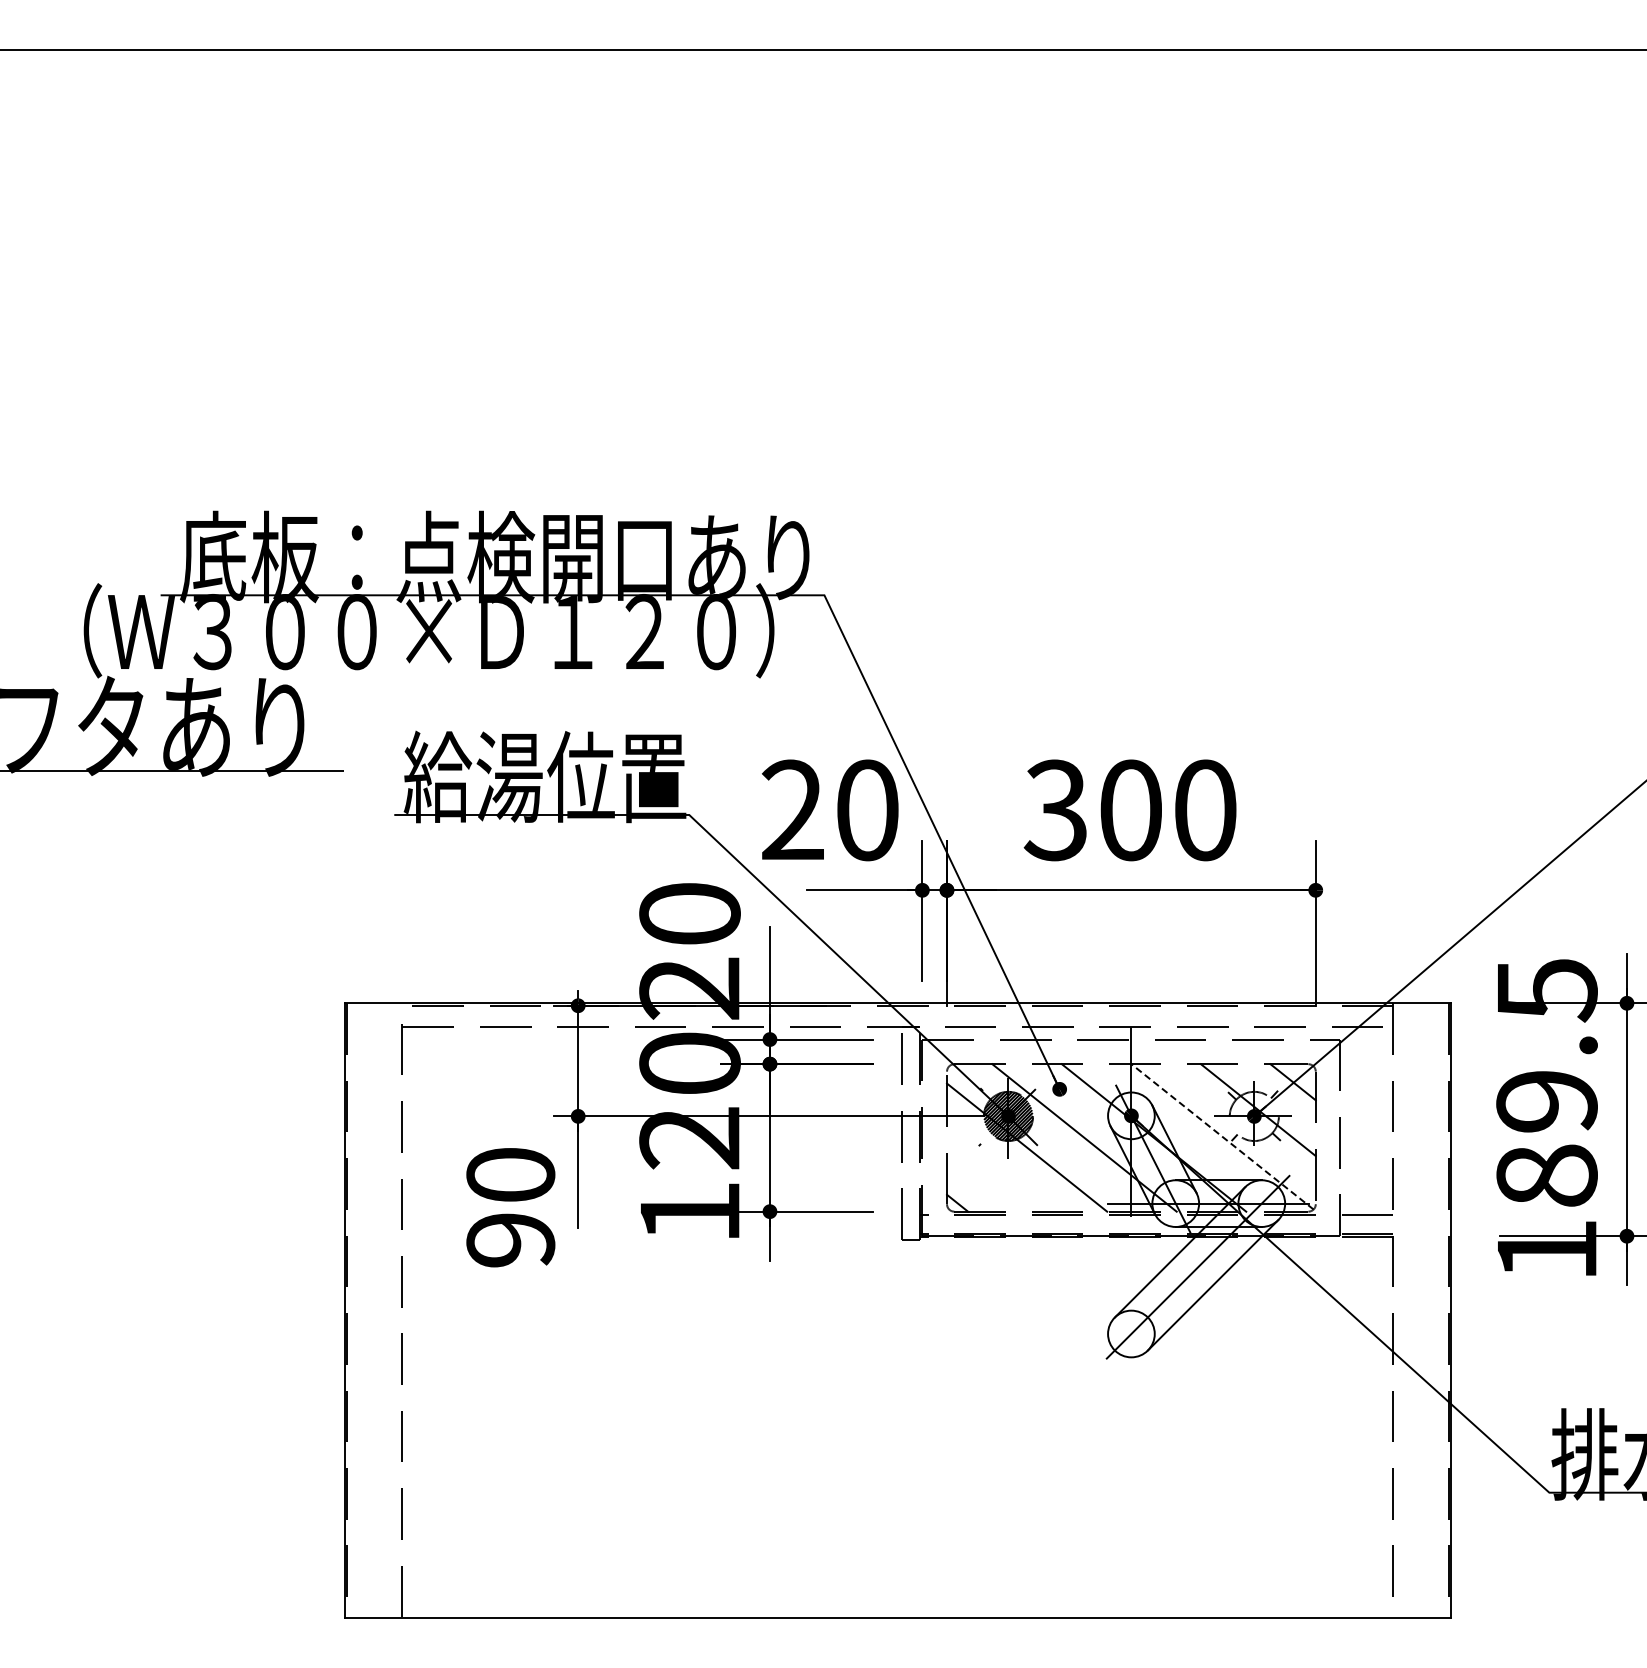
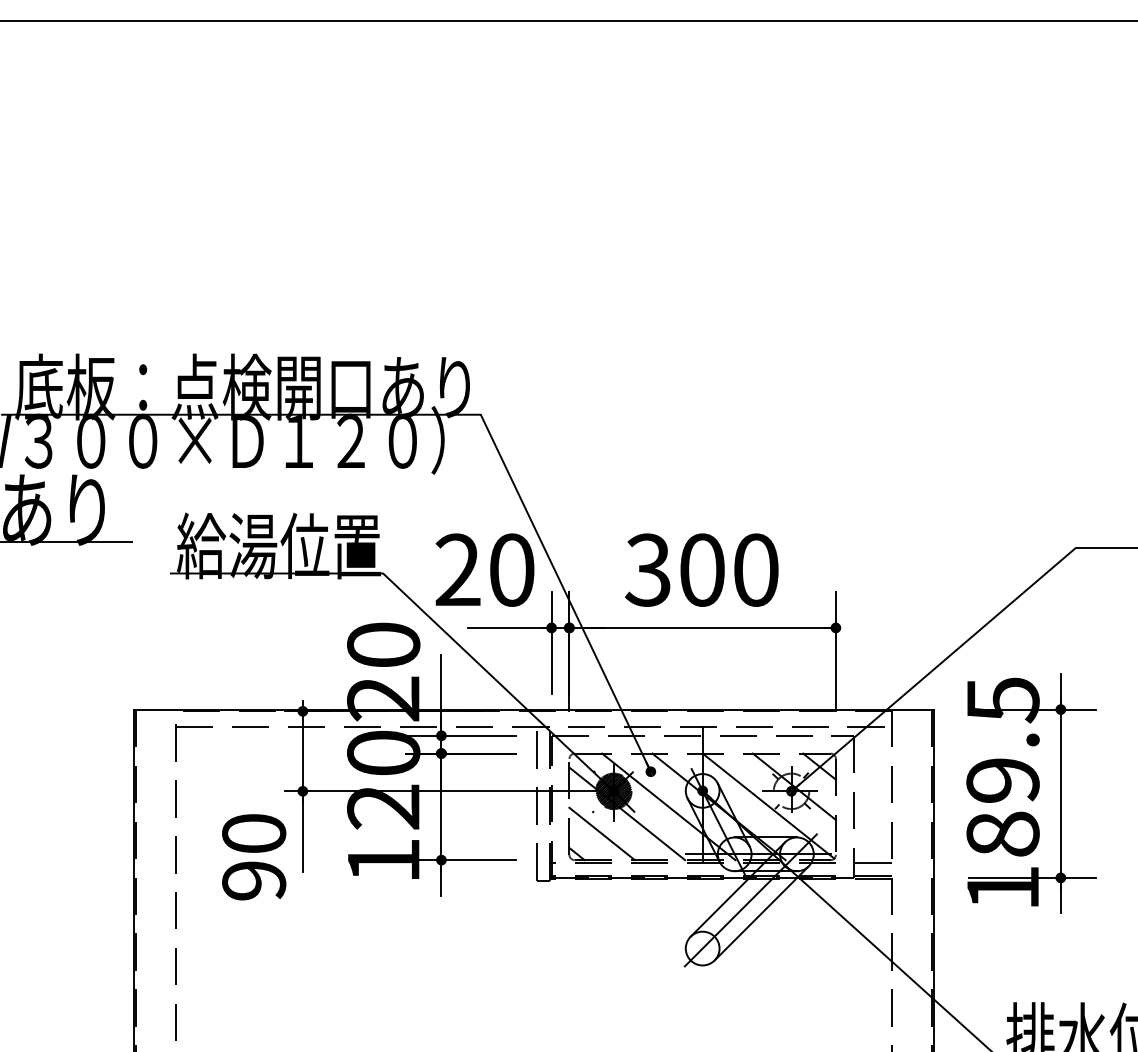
line: (1222, 1136) -> (768, 805), dashed -> solid
line: (992, 1175) -> (602, 834), added

